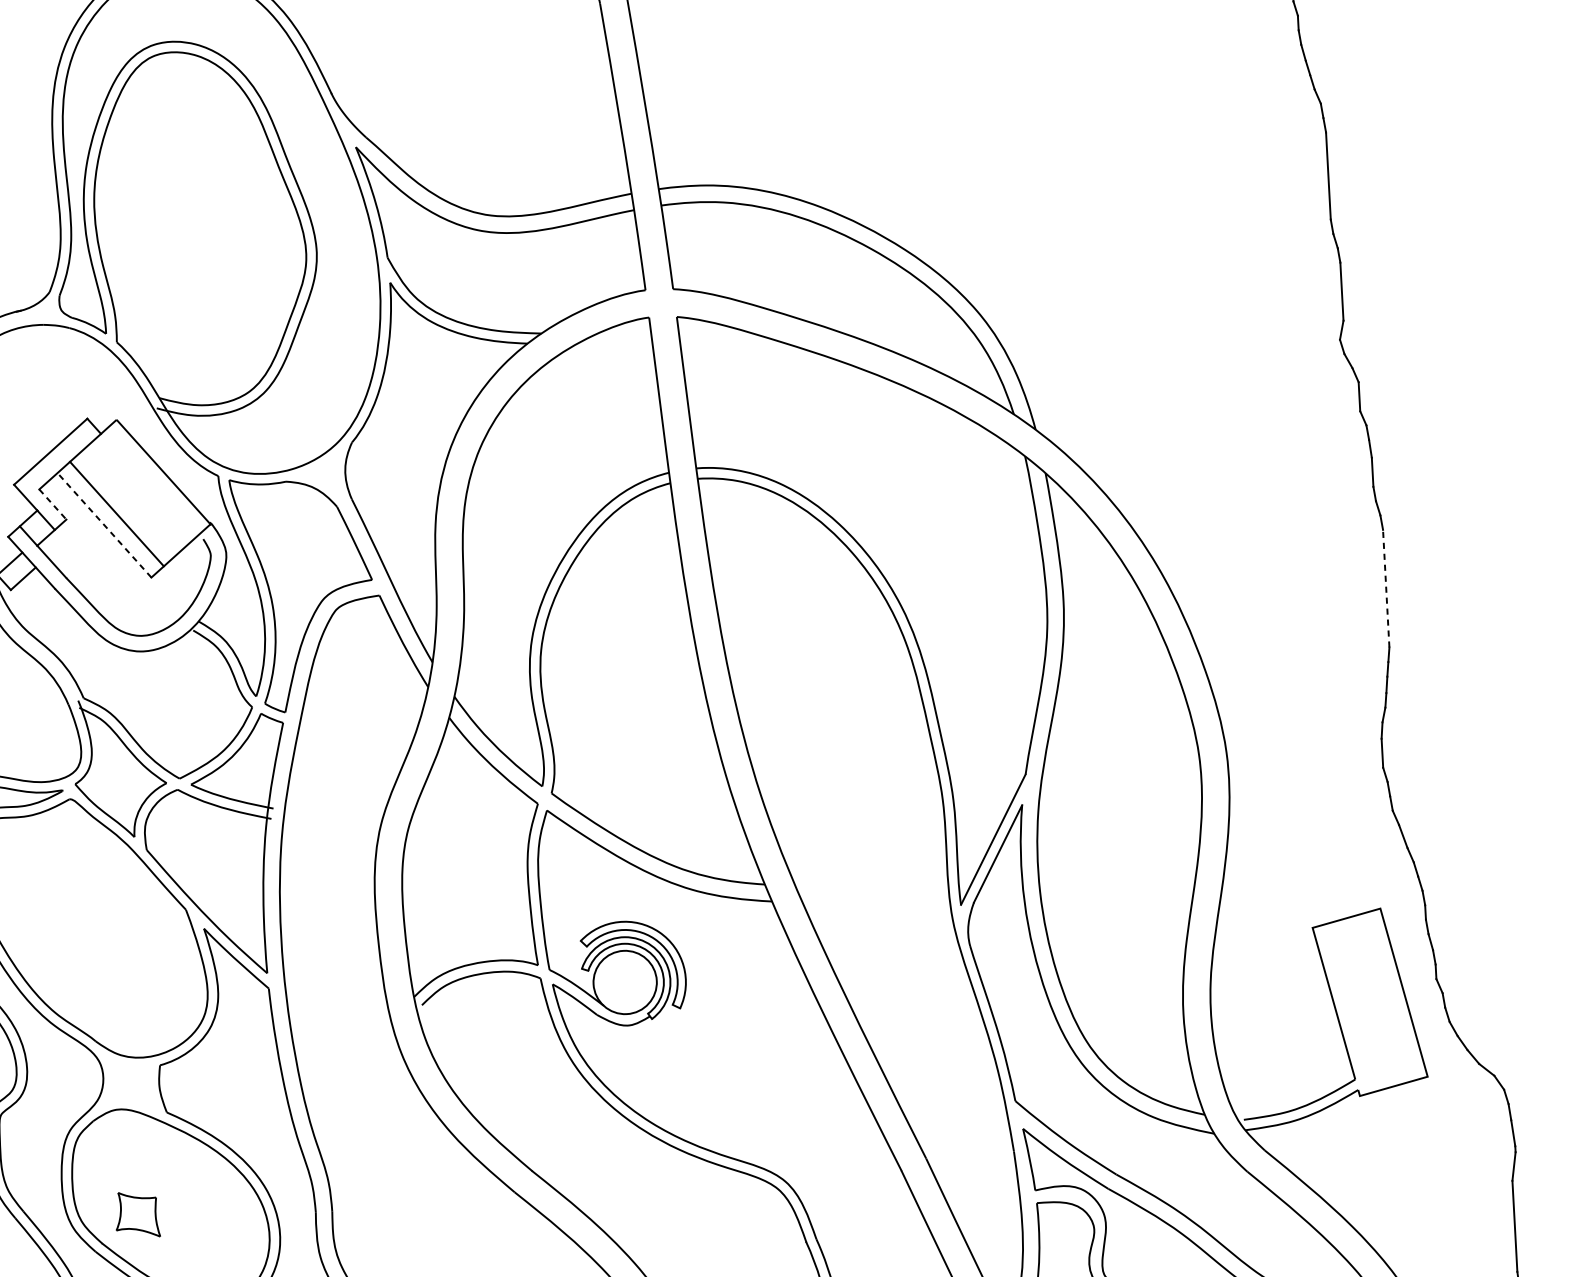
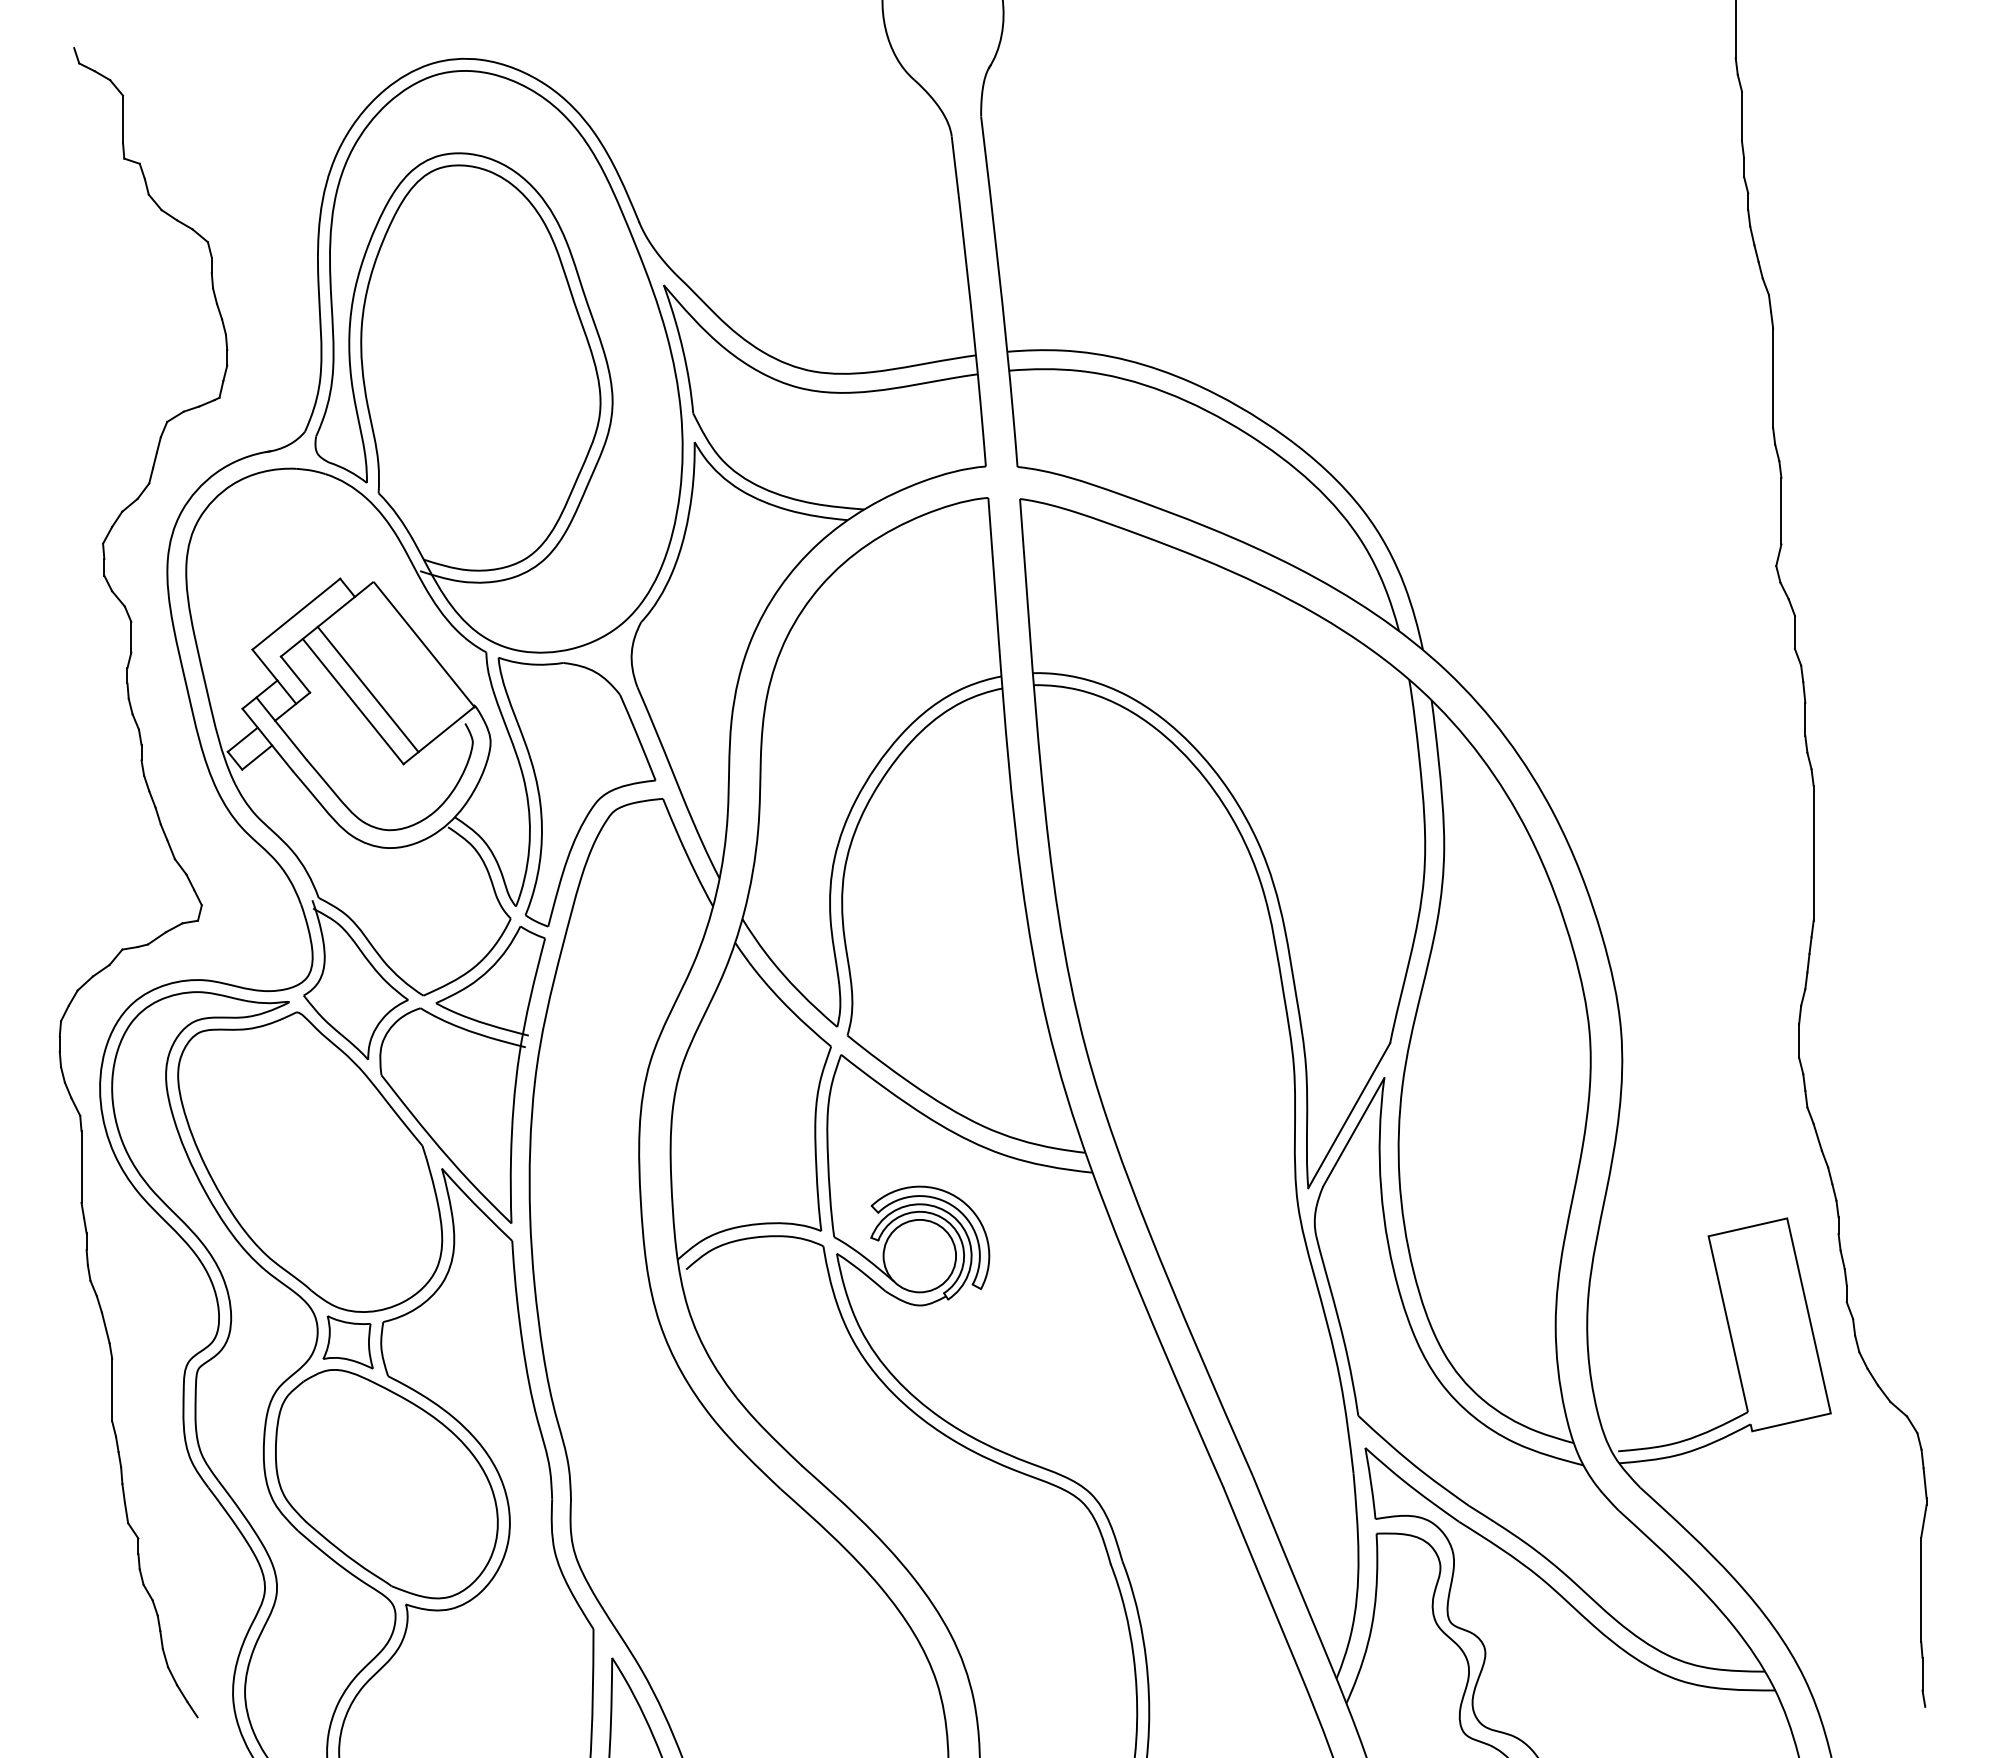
line: (52, 505) -> (295, 675), dashed -> solid
line: (103, 525) -> (352, 701), dashed -> solid
line: (1386, 588) -> (1813, 852), dashed -> solid
part: (136, 1214) -> (347, 1342), moved

